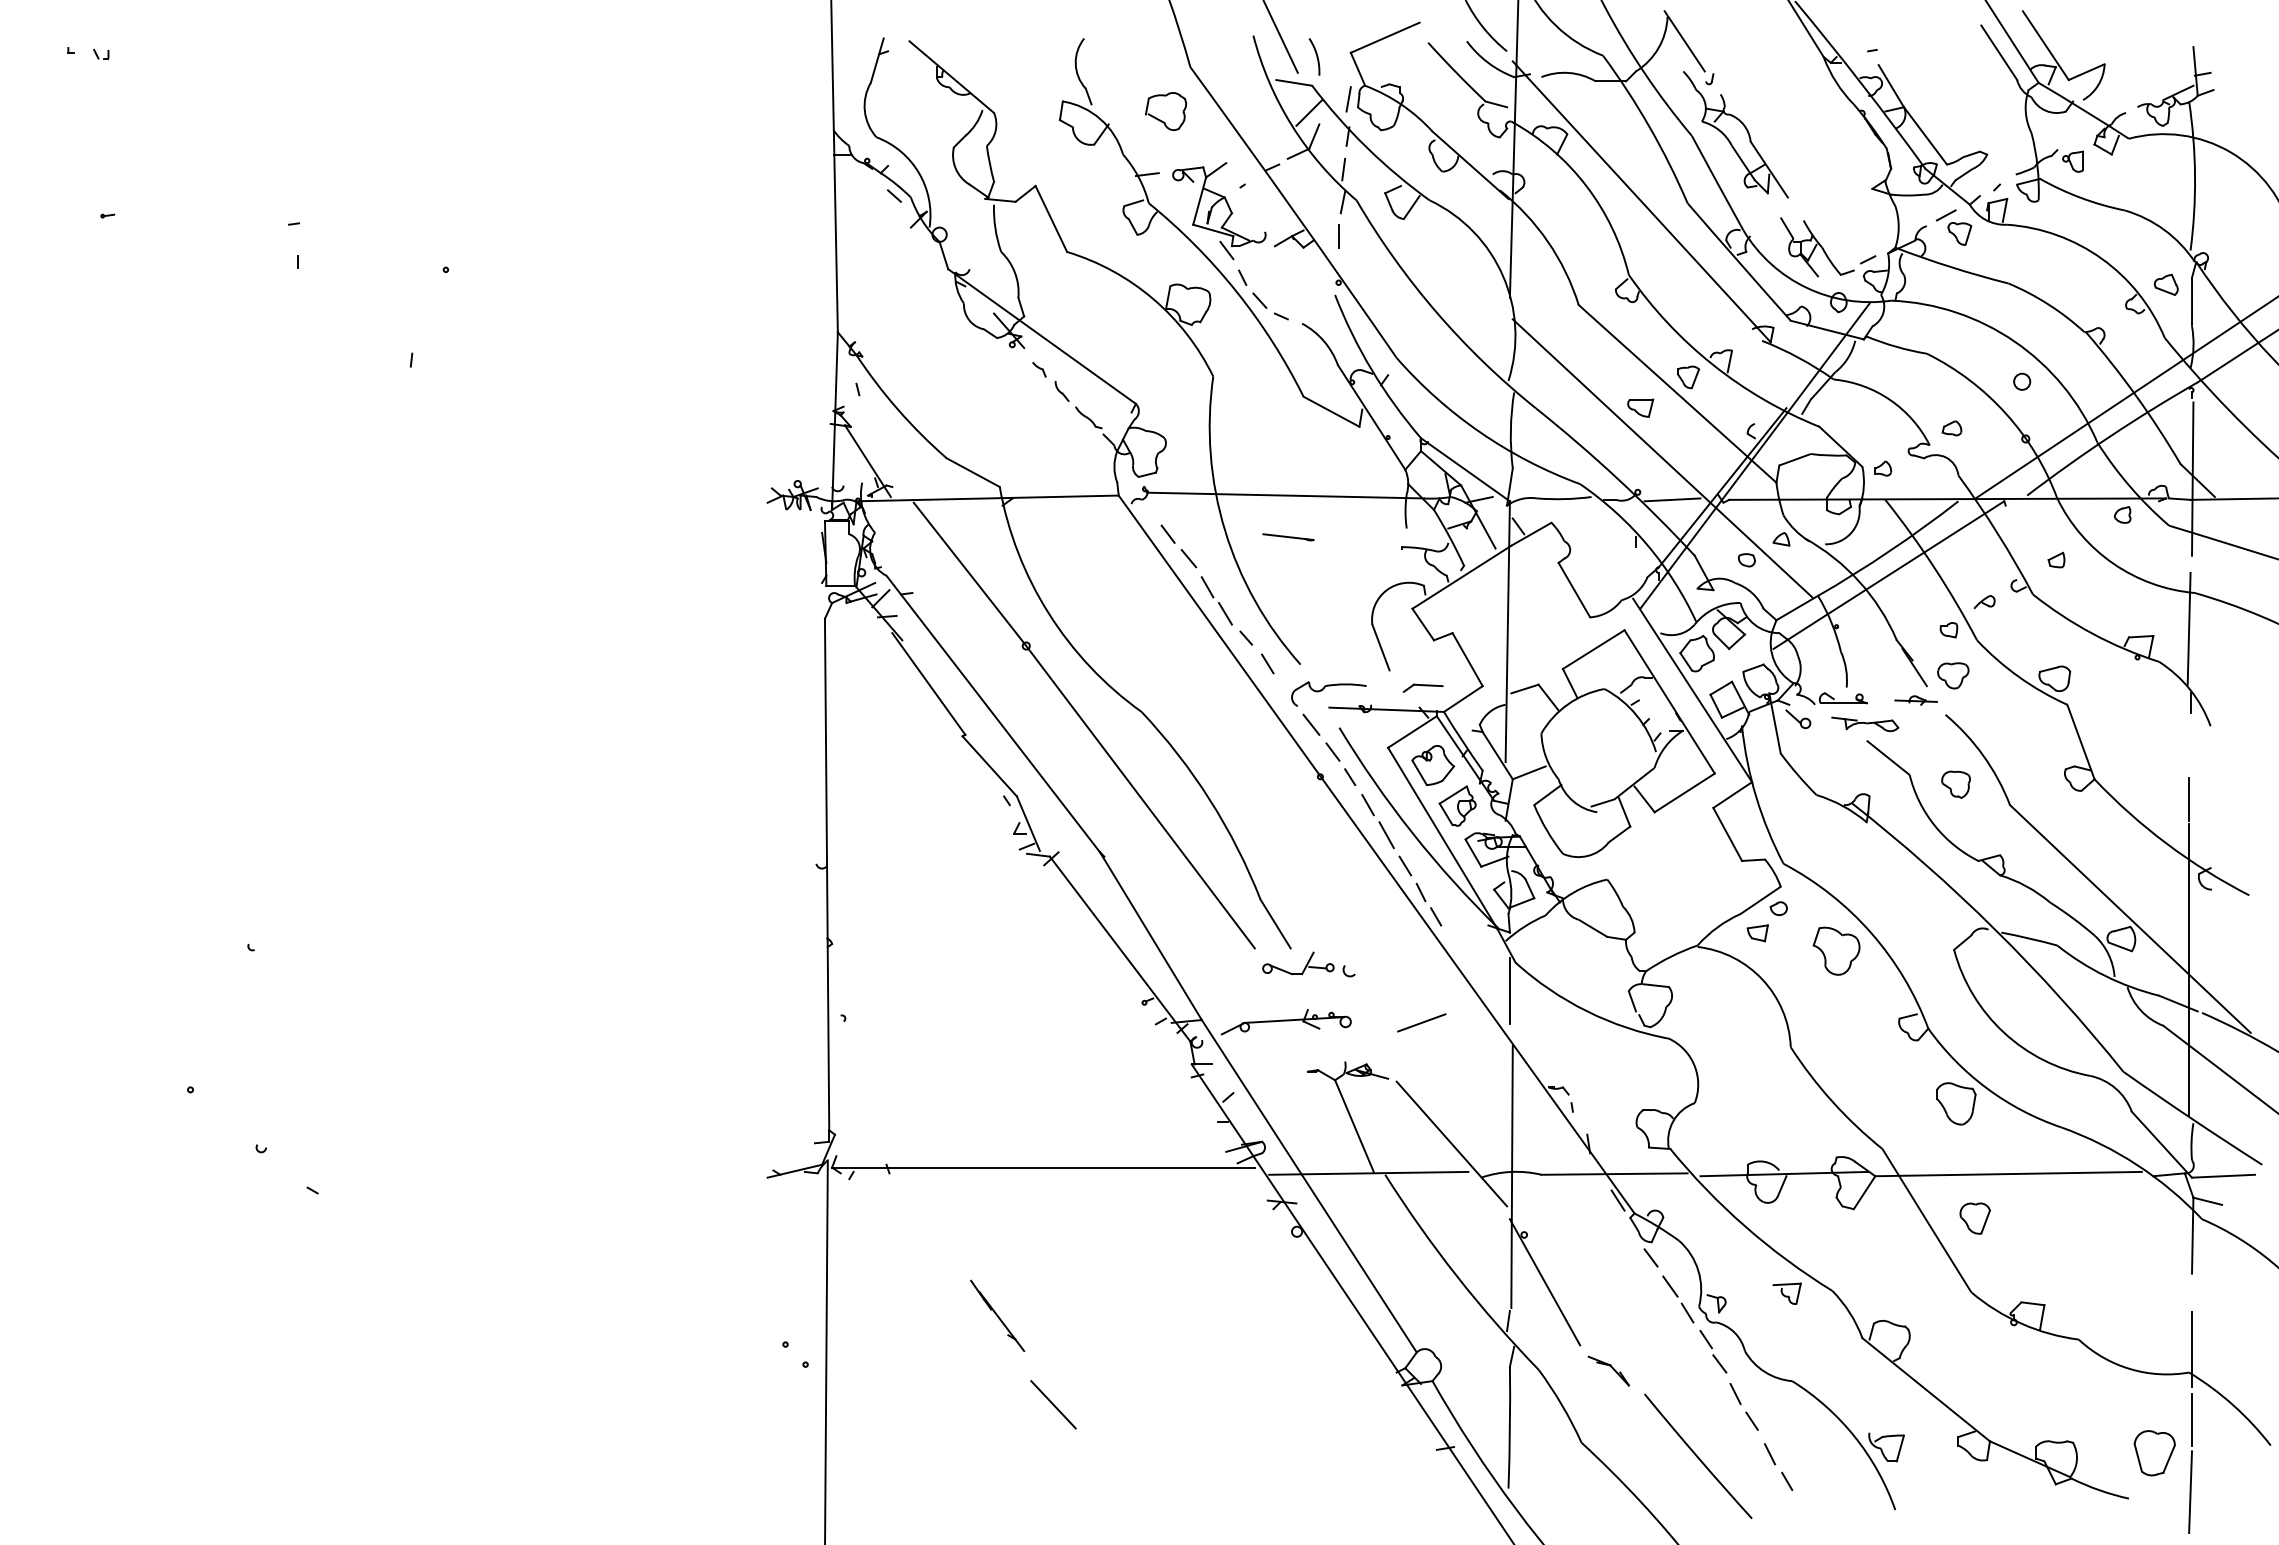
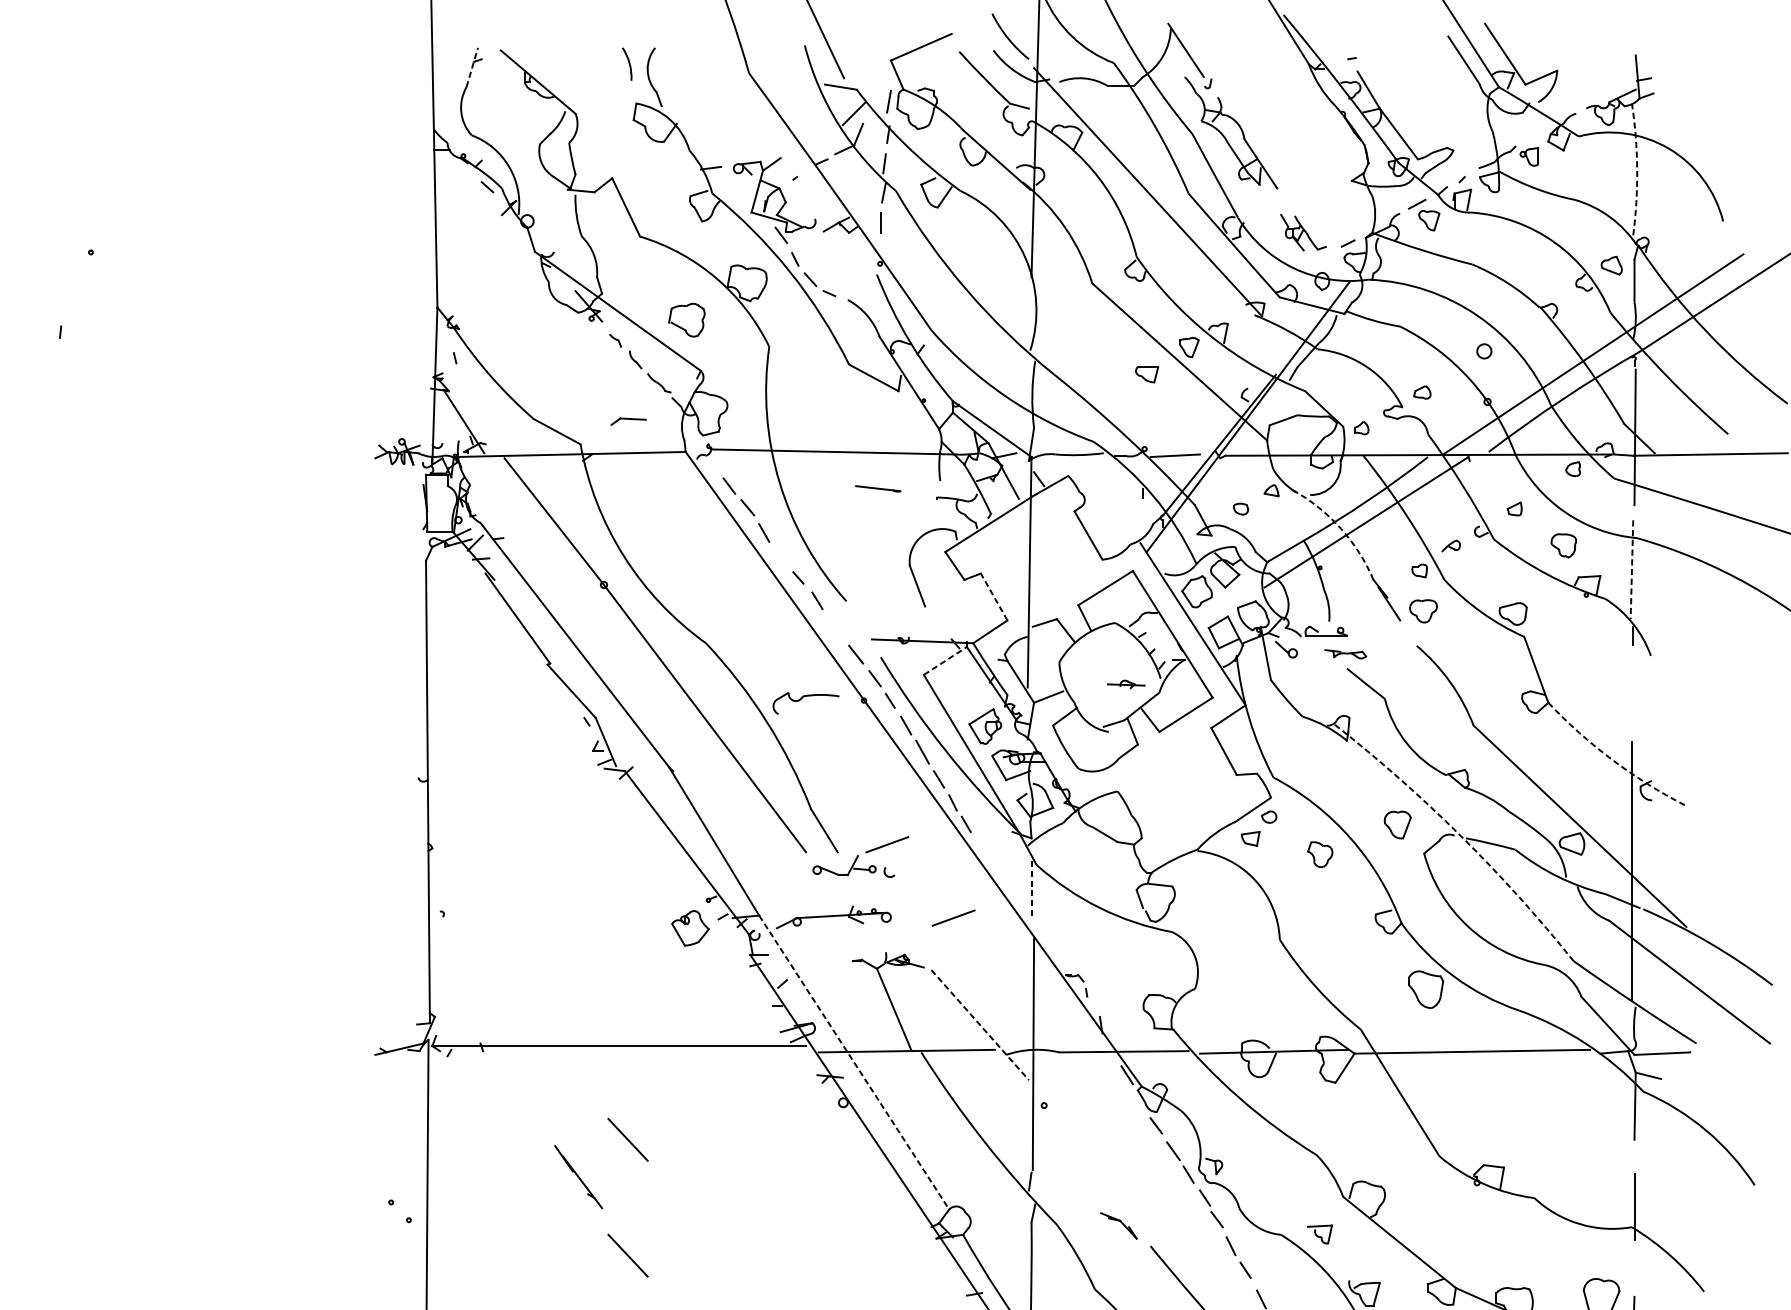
arc: (1316, 56) -> (628, 63), moved
line: (877, 60) -> (472, 67), solid -> dashed
part: (1166, 111) -> (687, 320), moved
arc: (2195, 175) -> (1637, 169), solid -> dashed
part: (1817, 247) -> (1303, 232), size x0.7
line: (1662, 458) -> (1166, 419), removed
line: (1288, 537) -> (878, 489), moved
arc: (1859, 581) -> (1340, 527), solid -> dashed
line: (1225, 613) -> (780, 556), removed
line: (2189, 628) -> (1632, 569), solid -> dashed
line: (1467, 659) -> (994, 596), solid -> dashed
part: (1422, 687) -> (628, 420), moved
part: (1328, 693) -> (805, 702), moved
part: (1915, 700) -> (1125, 684), moved
part: (1865, 724) -> (1345, 654), size x0.7
line: (1412, 731) -> (945, 660), solid -> dashed
part: (1433, 765) -> (690, 928), moved
part: (1955, 784) -> (1563, 545), moved
line: (2189, 798) -> (1632, 719), removed
arc: (2167, 843) -> (1612, 759), solid -> dashed
arc: (1995, 929) -> (1460, 835), solid -> dashed
line: (1346, 939) -> (887, 844), added
part: (1836, 950) -> (1320, 854), size x0.6
line: (1509, 991) -> (1031, 890), solid -> dashed
line: (1452, 1144) -> (980, 1025), solid -> dashed
line: (1309, 1186) -> (854, 1062), solid -> dashed
part: (1974, 1218) -> (1397, 824), moved
line: (1053, 1273) -> (628, 1139), added
line: (1544, 1282) -> (1062, 1147), removed
part: (1786, 1293) -> (1319, 1234), moved
line: (2192, 1419) -> (1634, 1268), removed

